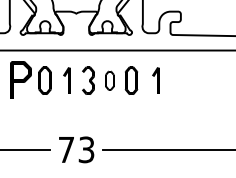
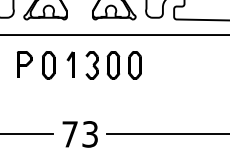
part: (20, 79) -> (24, 64), size x0.71
part: (109, 80) -> (113, 65), size x1.43
part: (155, 80) -> (159, 65), removed

